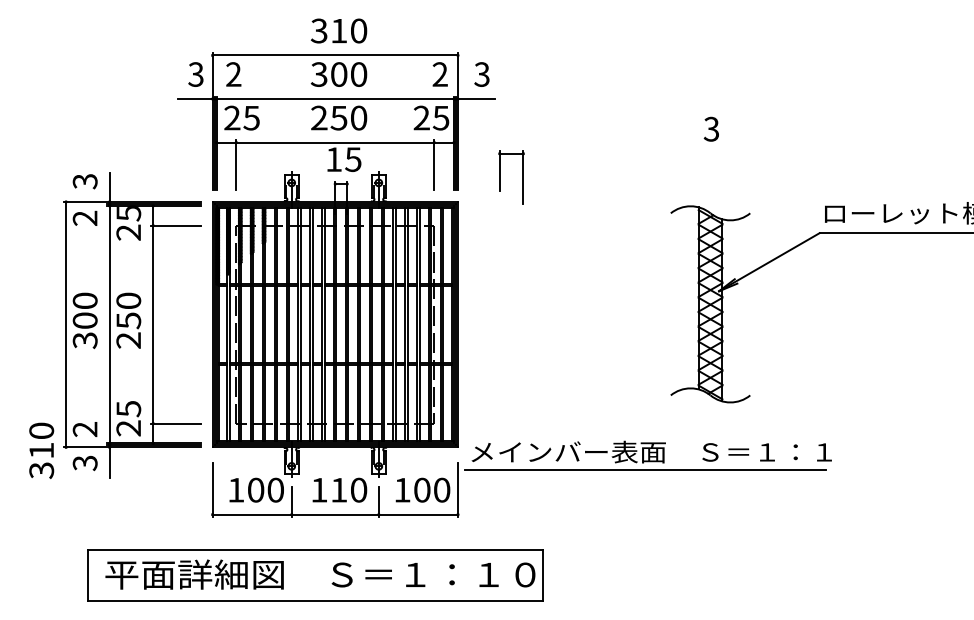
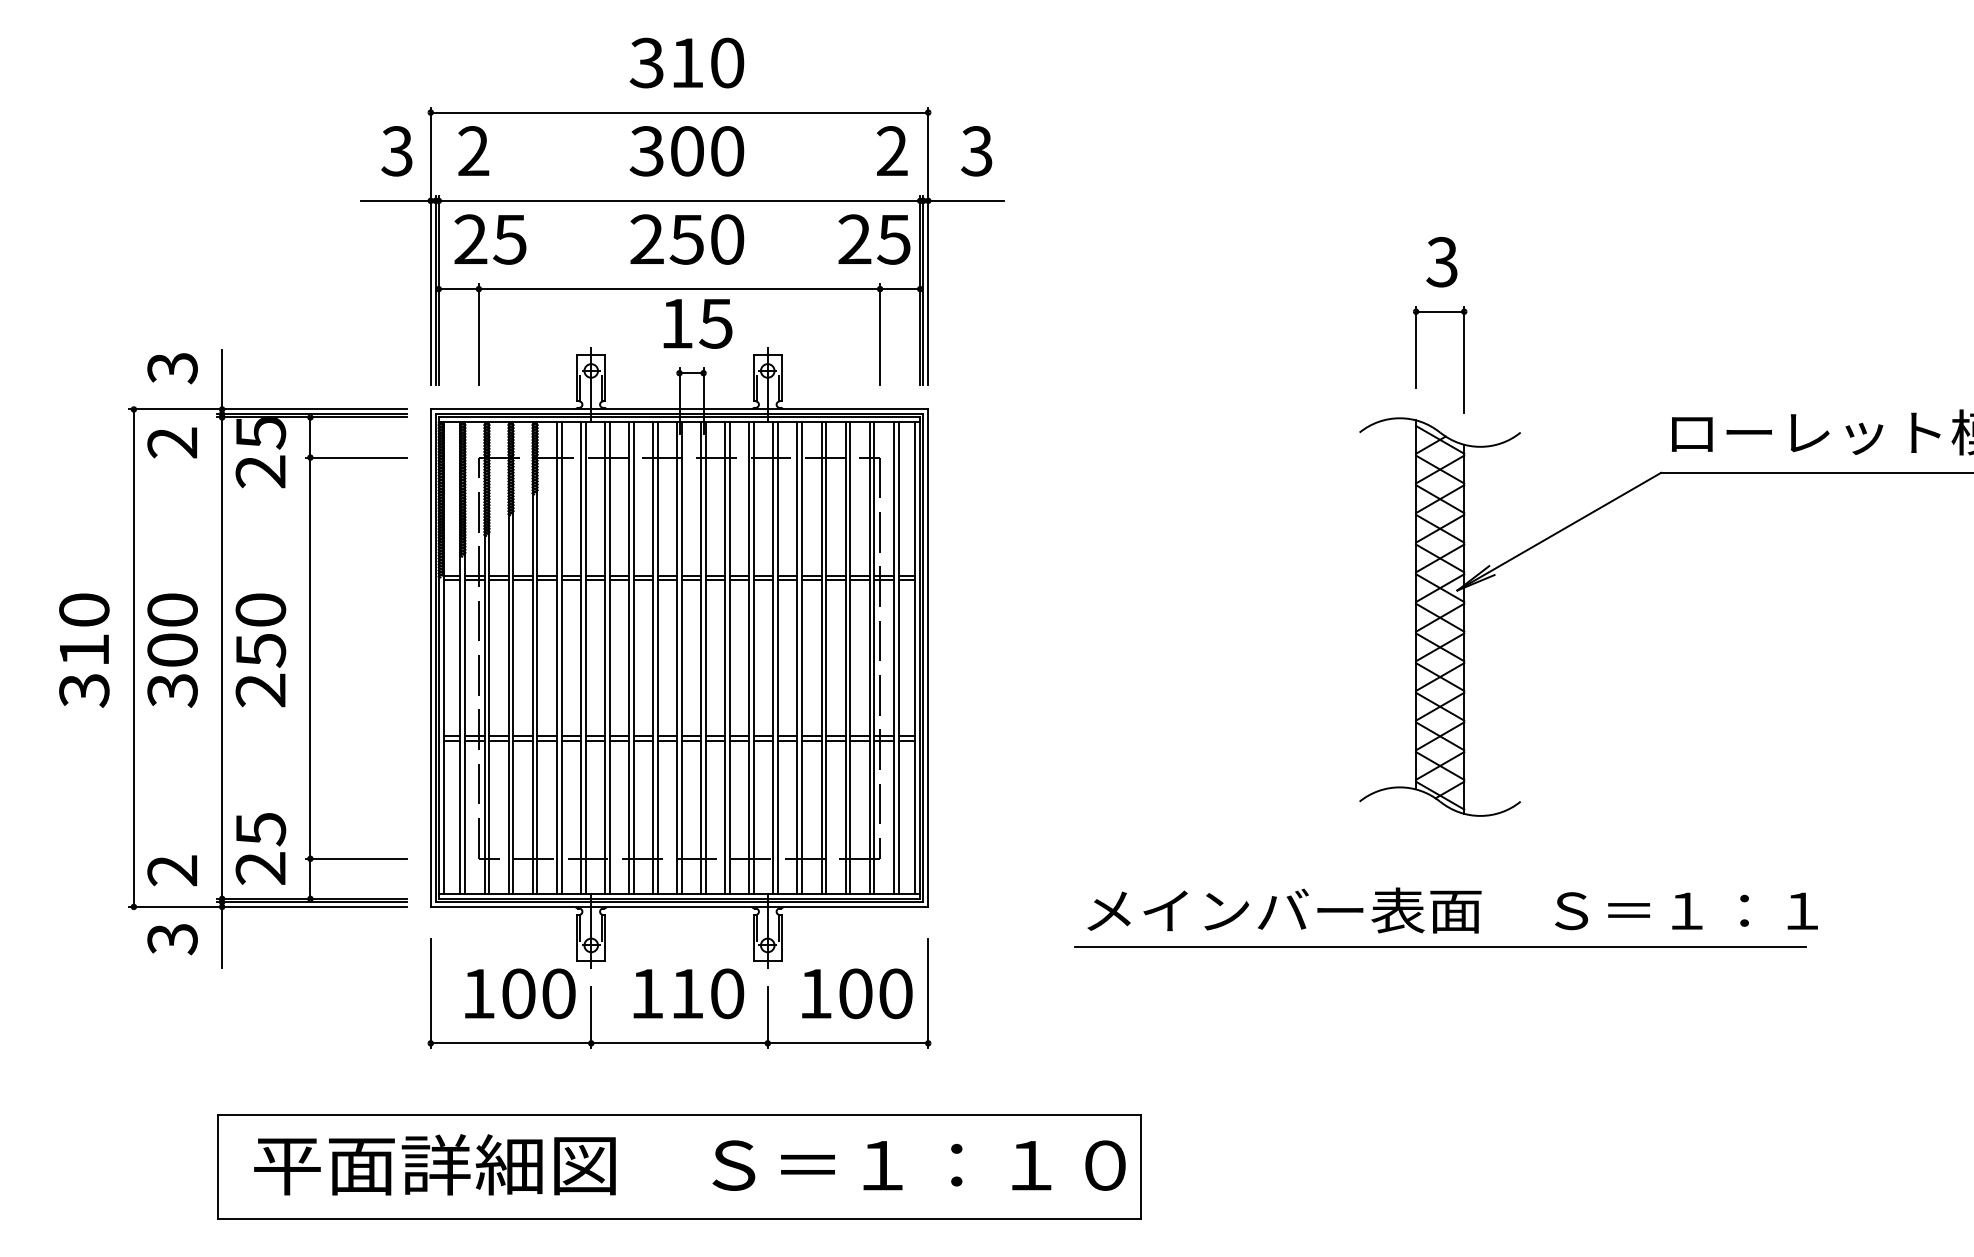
part: (500, 177) -> (1417, 359), moved
text: (41, 450) -> (83, 649), moved
part: (647, 455) -> (1444, 917), moved
part: (315, 575) -> (679, 1166), moved

